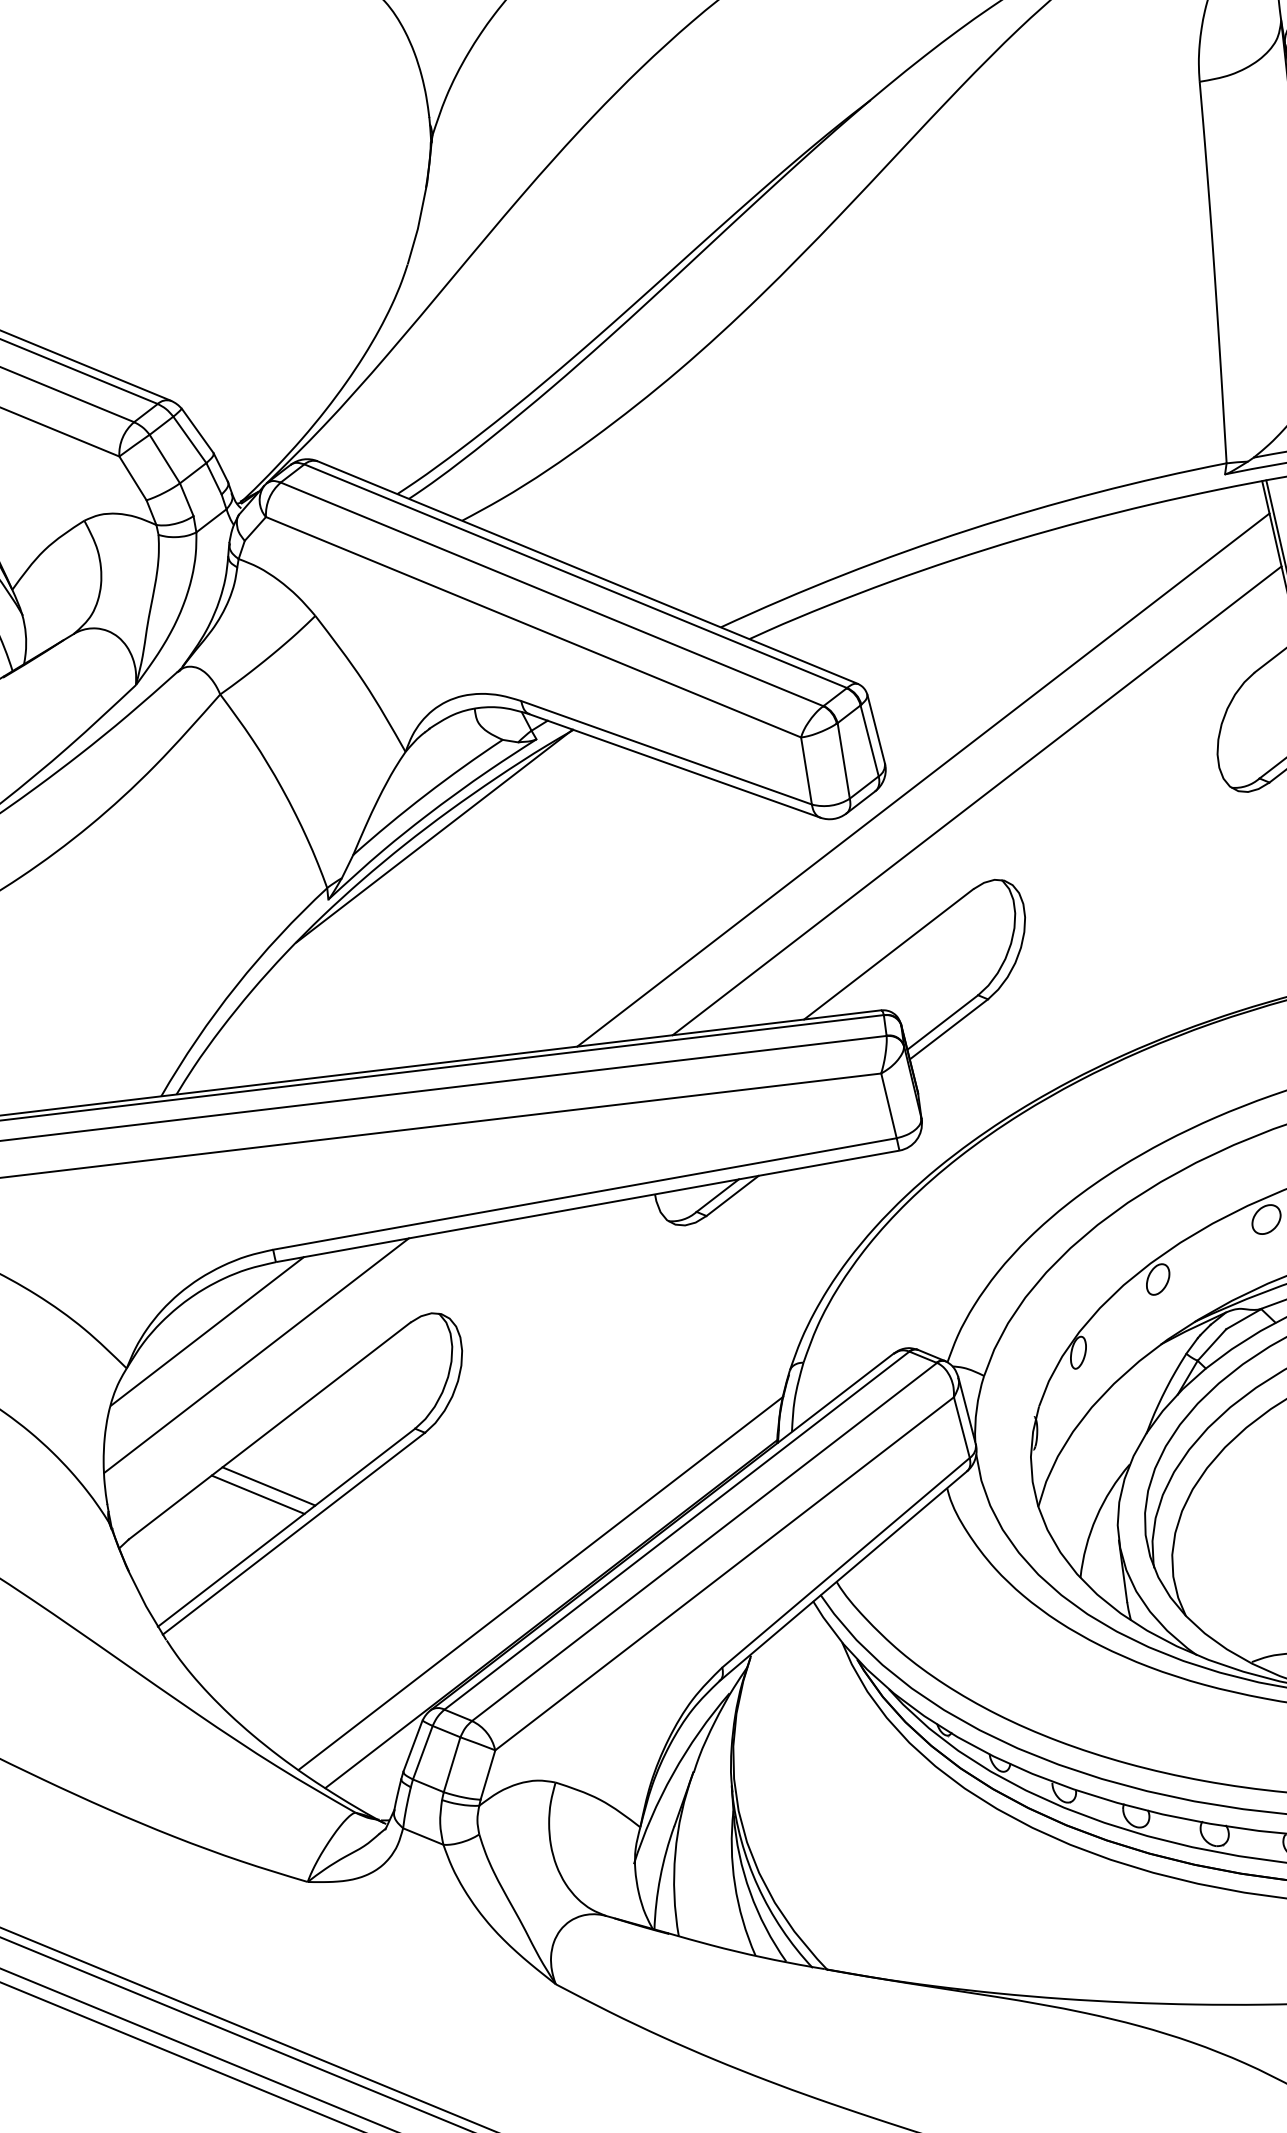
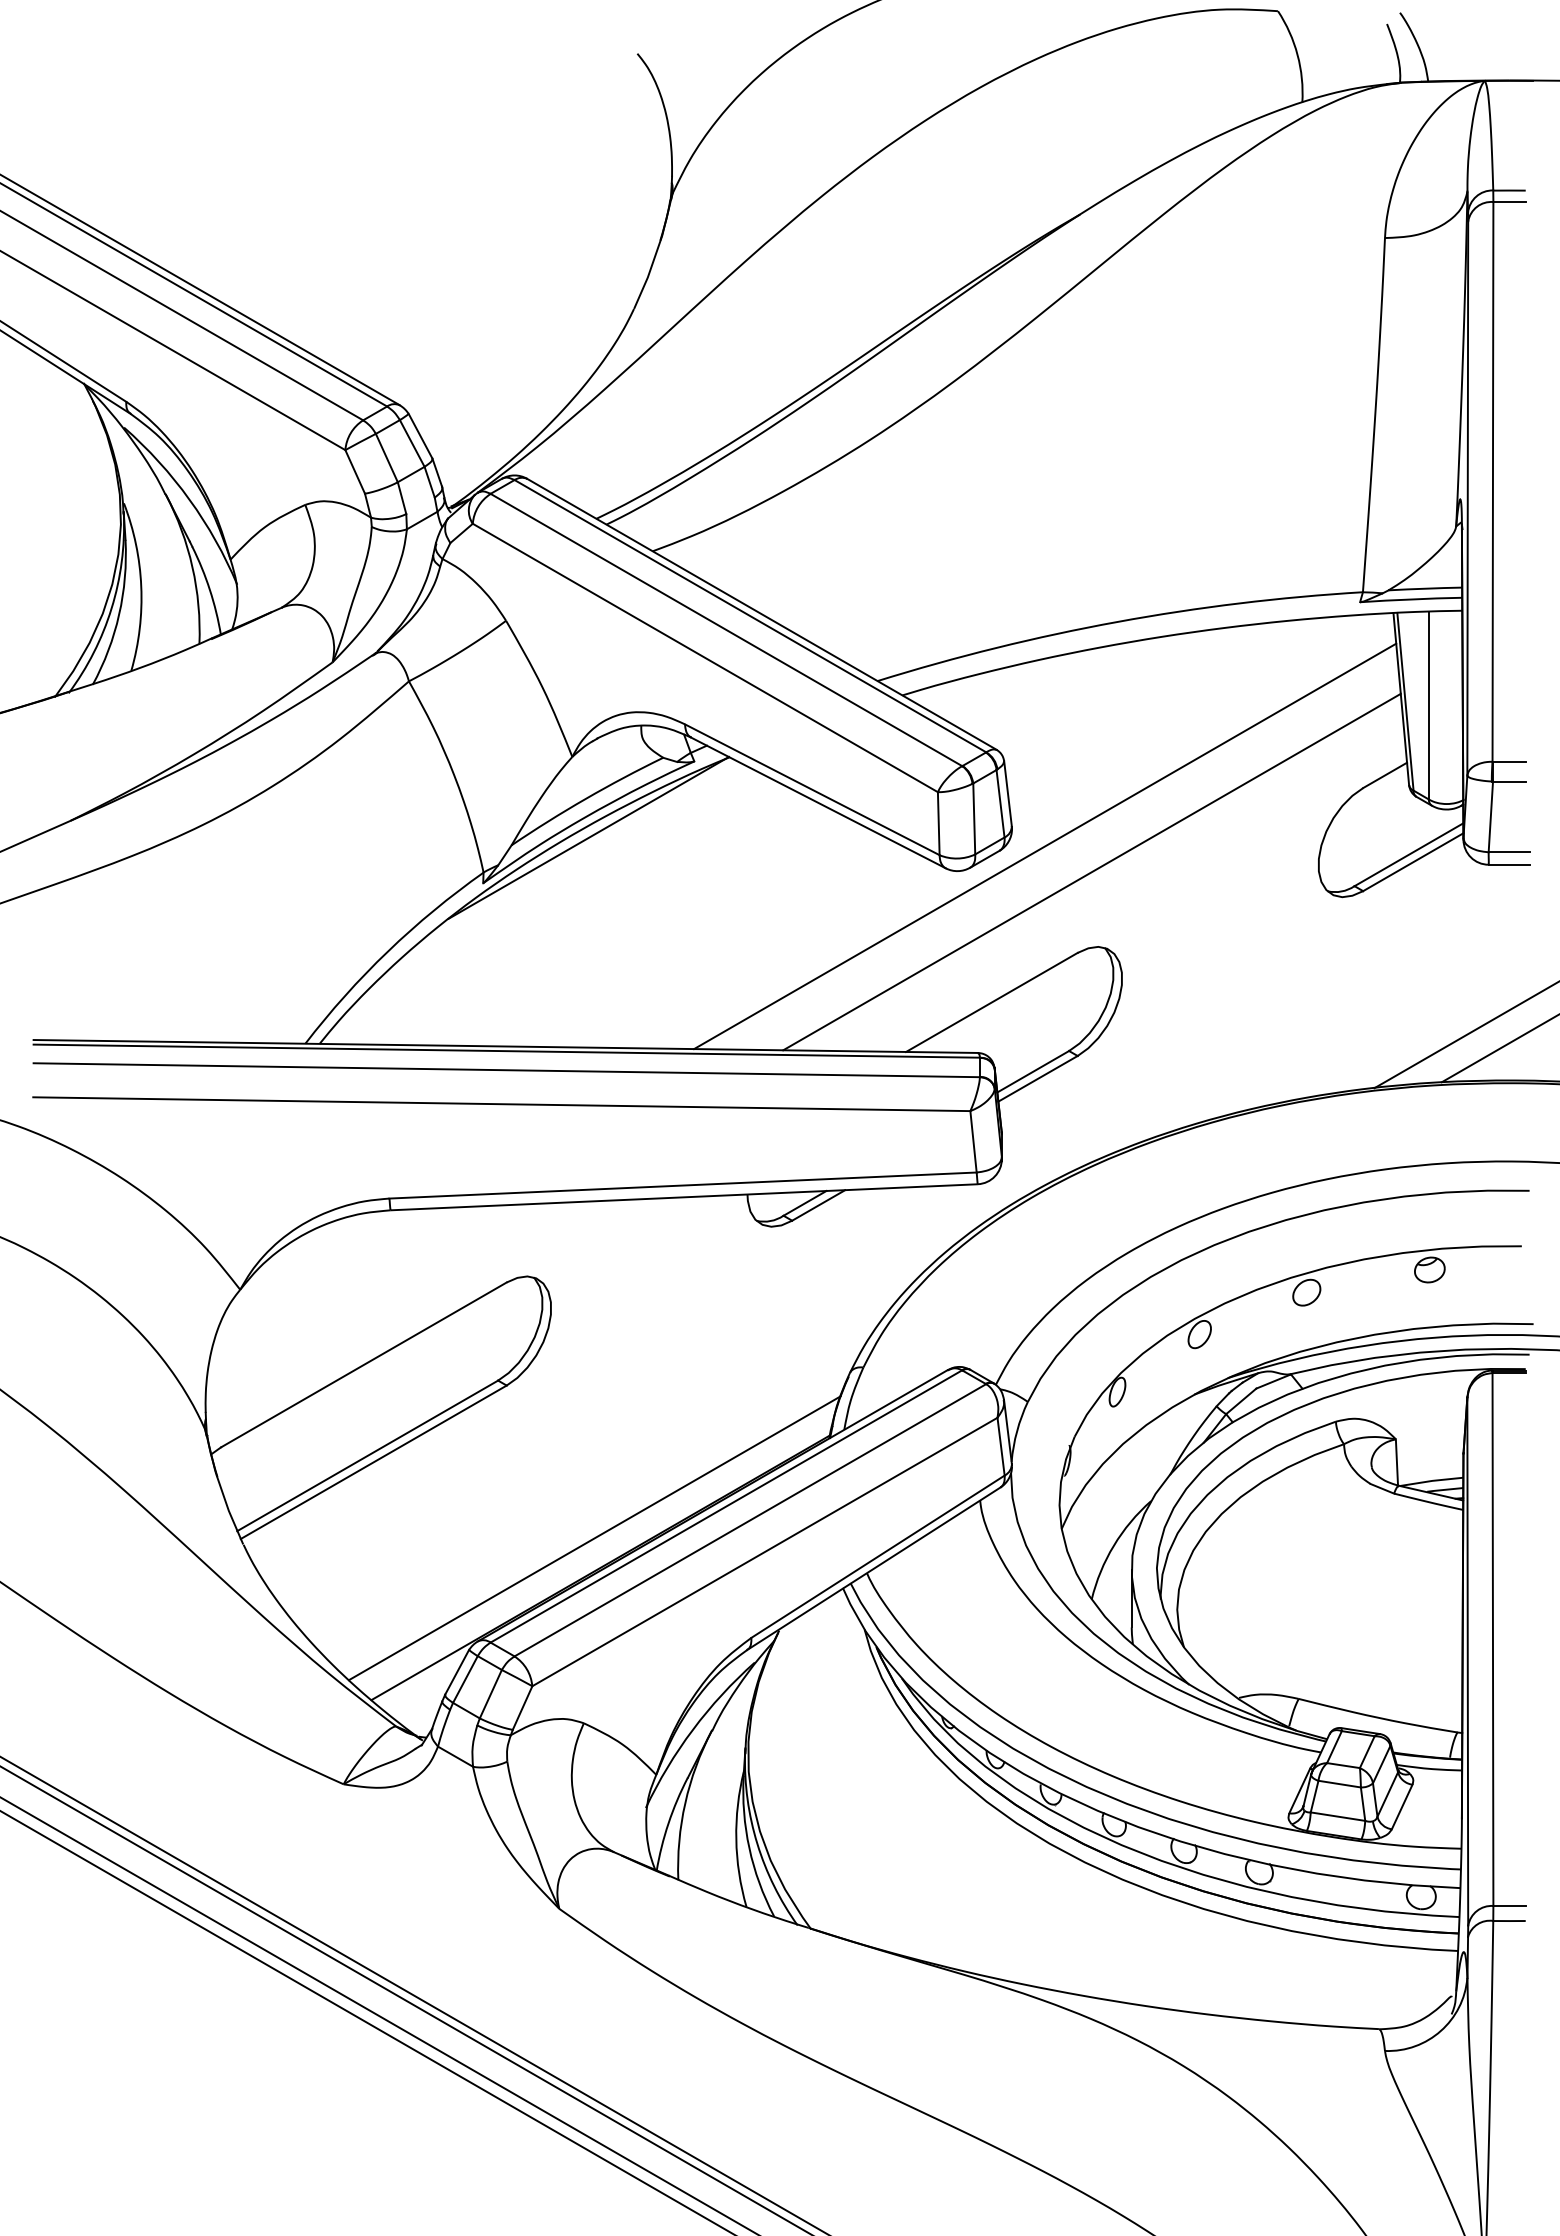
line: (206, 1331) -> (318, 1265), removed
line: (255, 1355) -> (360, 1293), removed
line: (268, 1486) -> (356, 1415), removed
line: (257, 1494) -> (345, 1421), removed

